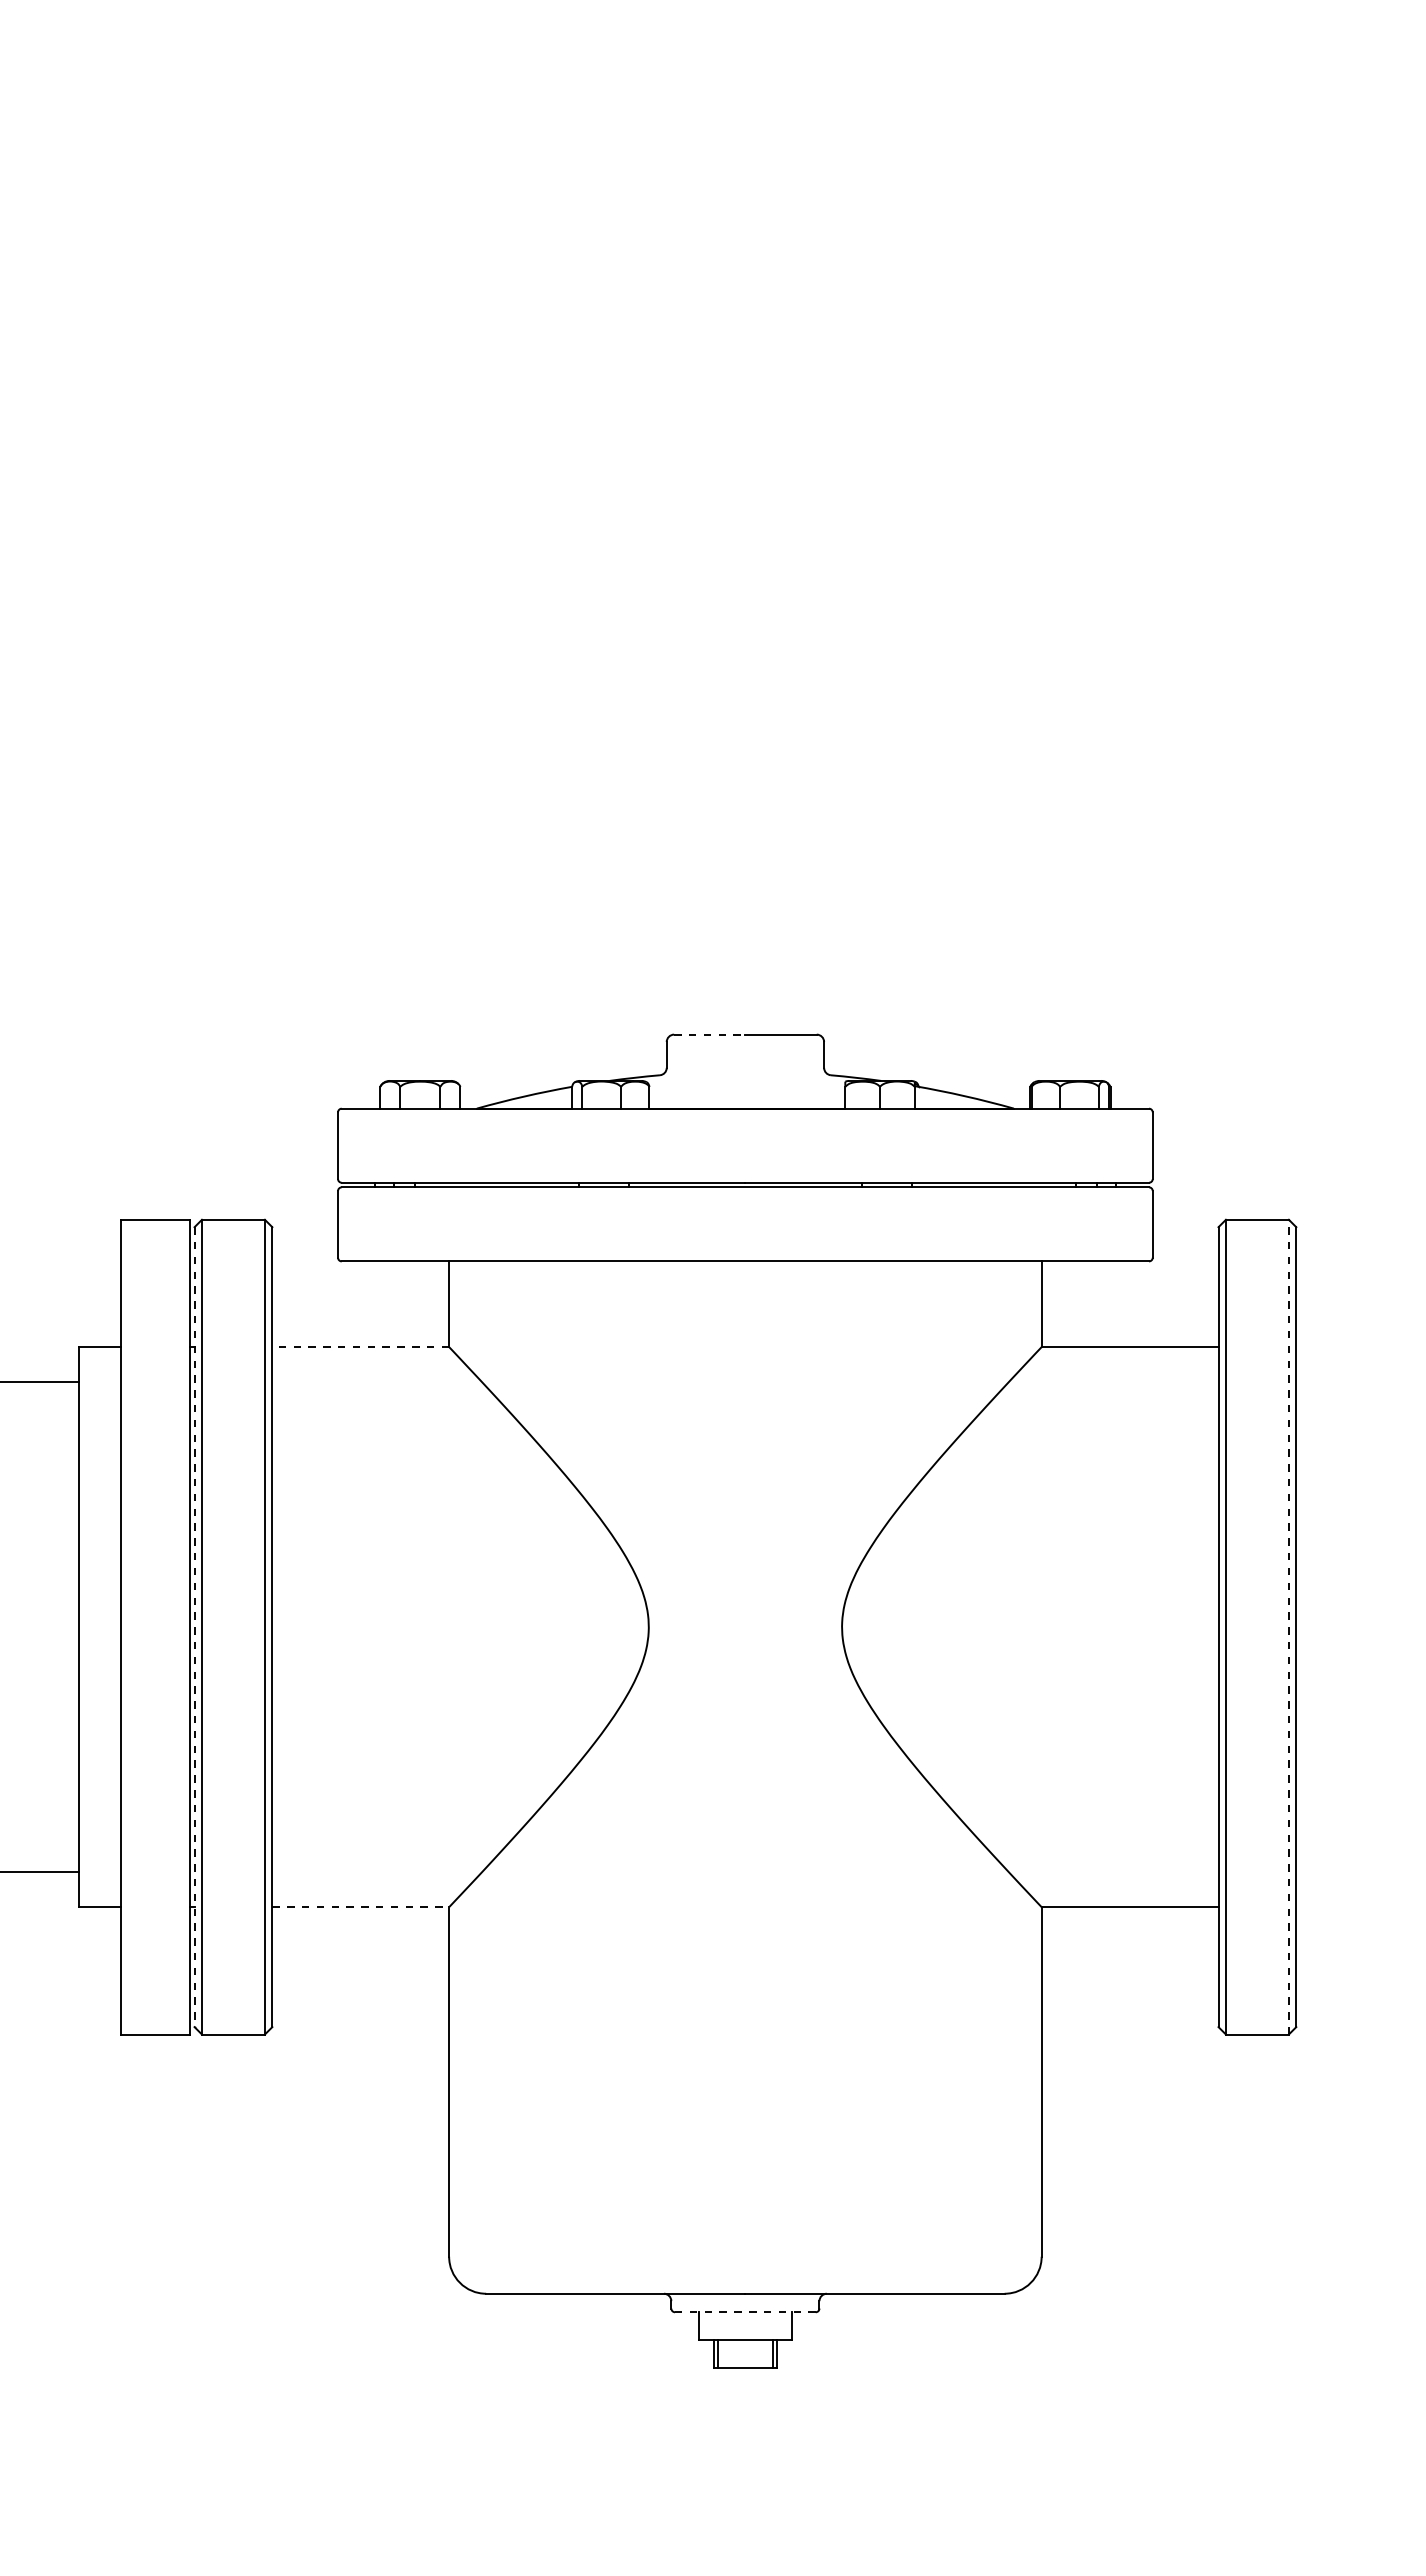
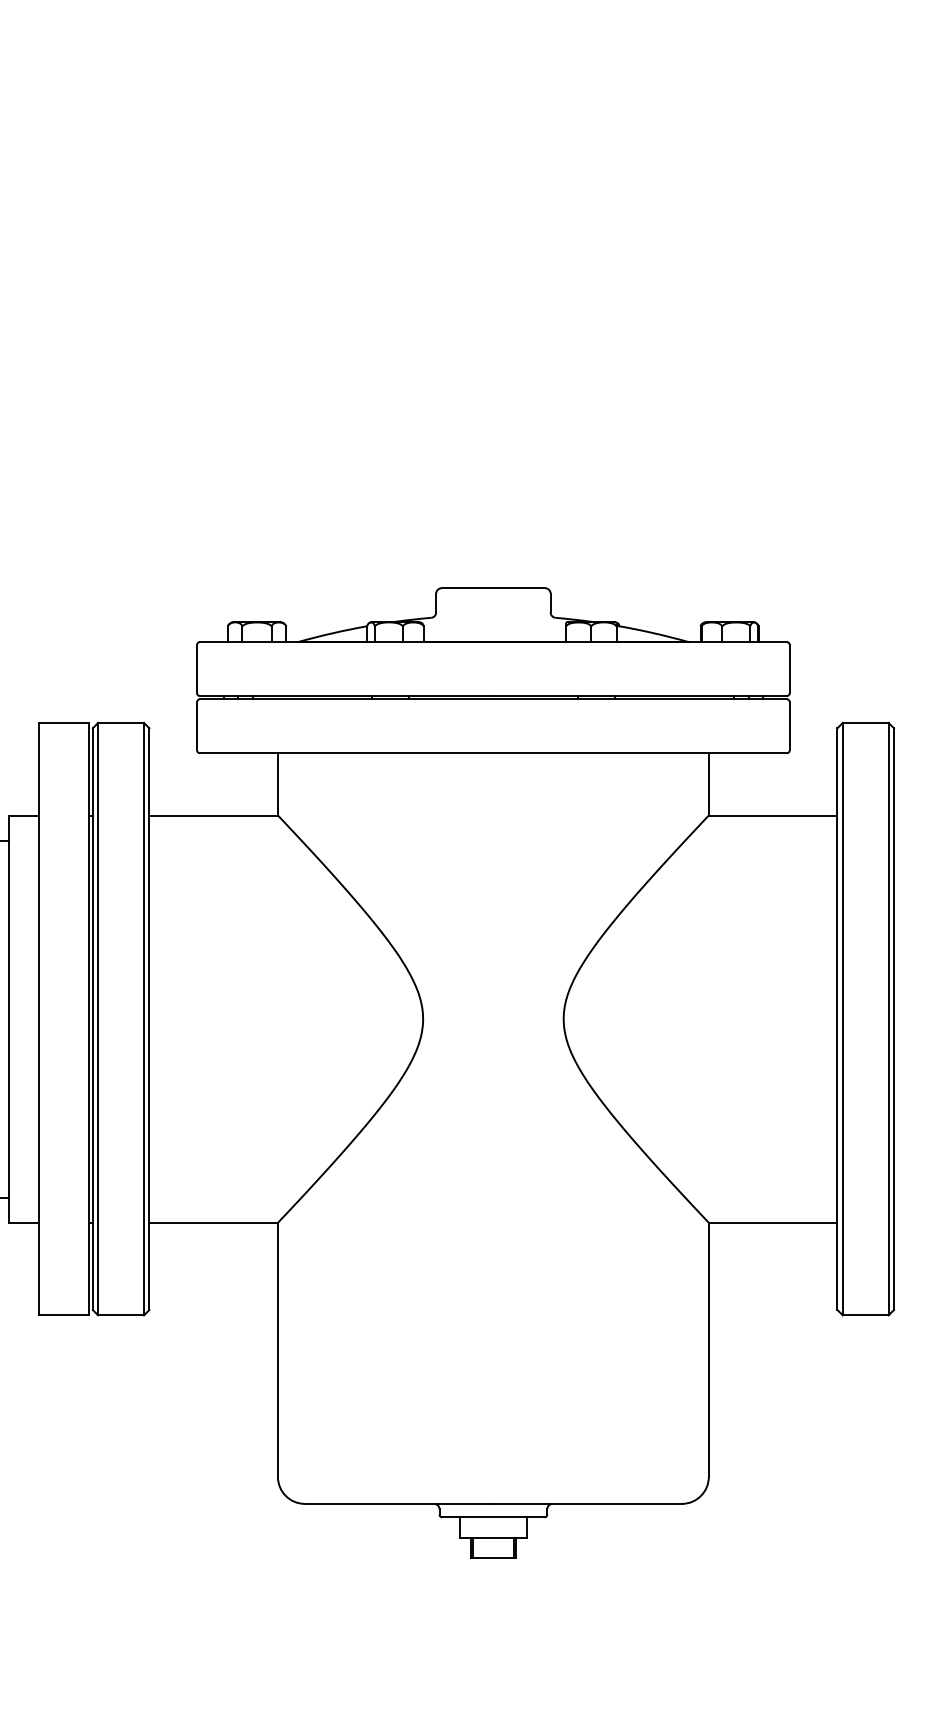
line: (709, 1034) -> (467, 588), dashed -> solid
line: (360, 1347) -> (213, 815), dashed -> solid
line: (1288, 1626) -> (888, 1018), dashed -> solid
line: (194, 1627) -> (92, 1019), dashed -> solid
line: (361, 1907) -> (214, 1223), dashed -> solid
line: (744, 2312) -> (492, 1517), dashed -> solid

